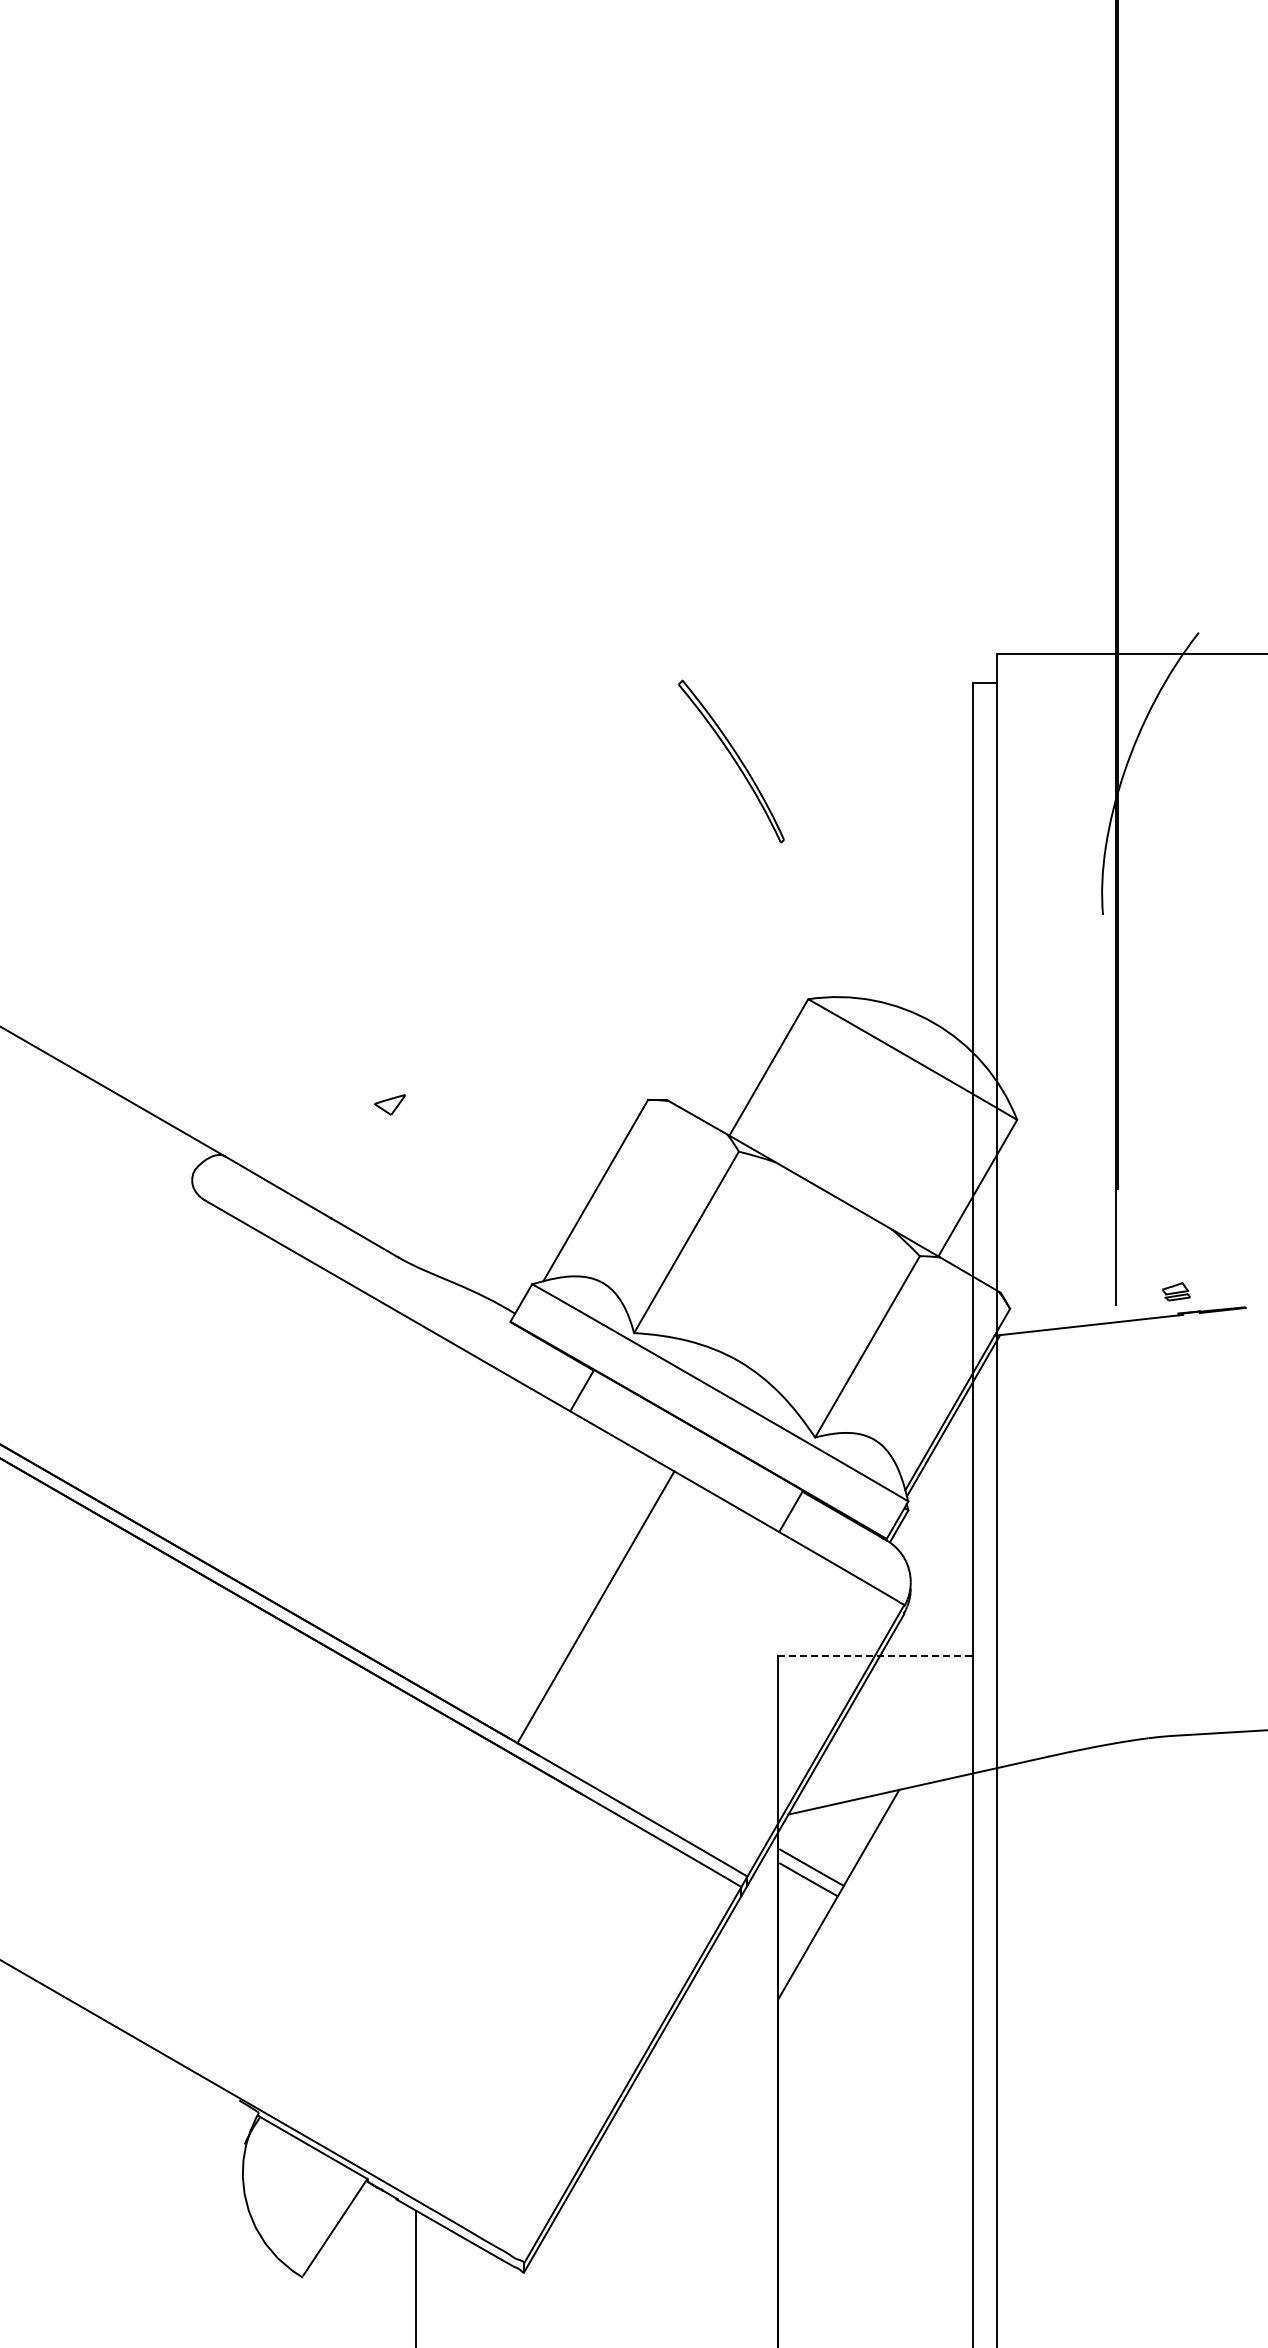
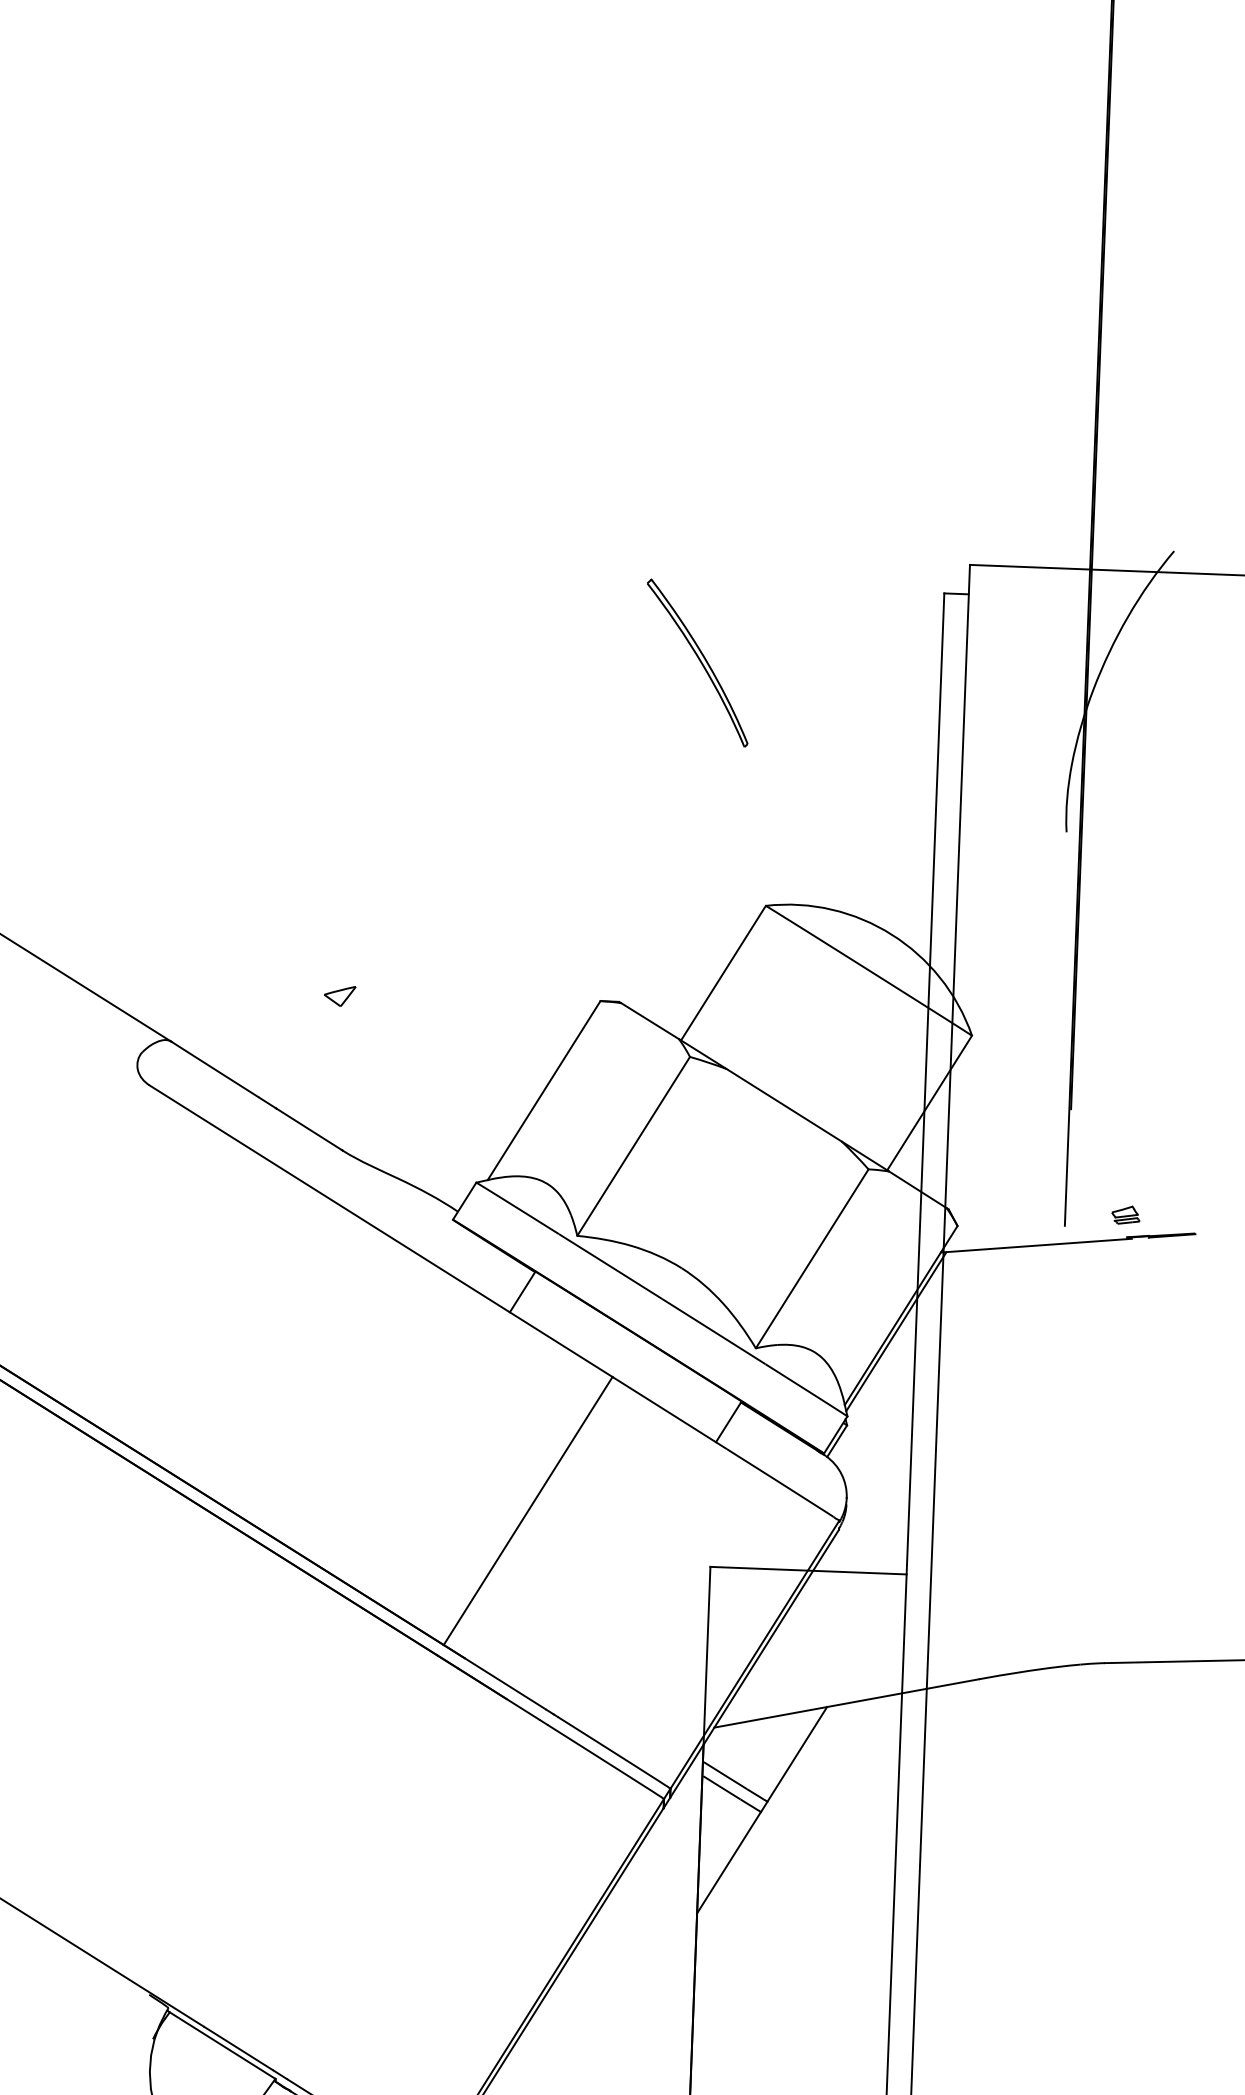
line: (876, 1655) -> (809, 1570), dashed -> solid

